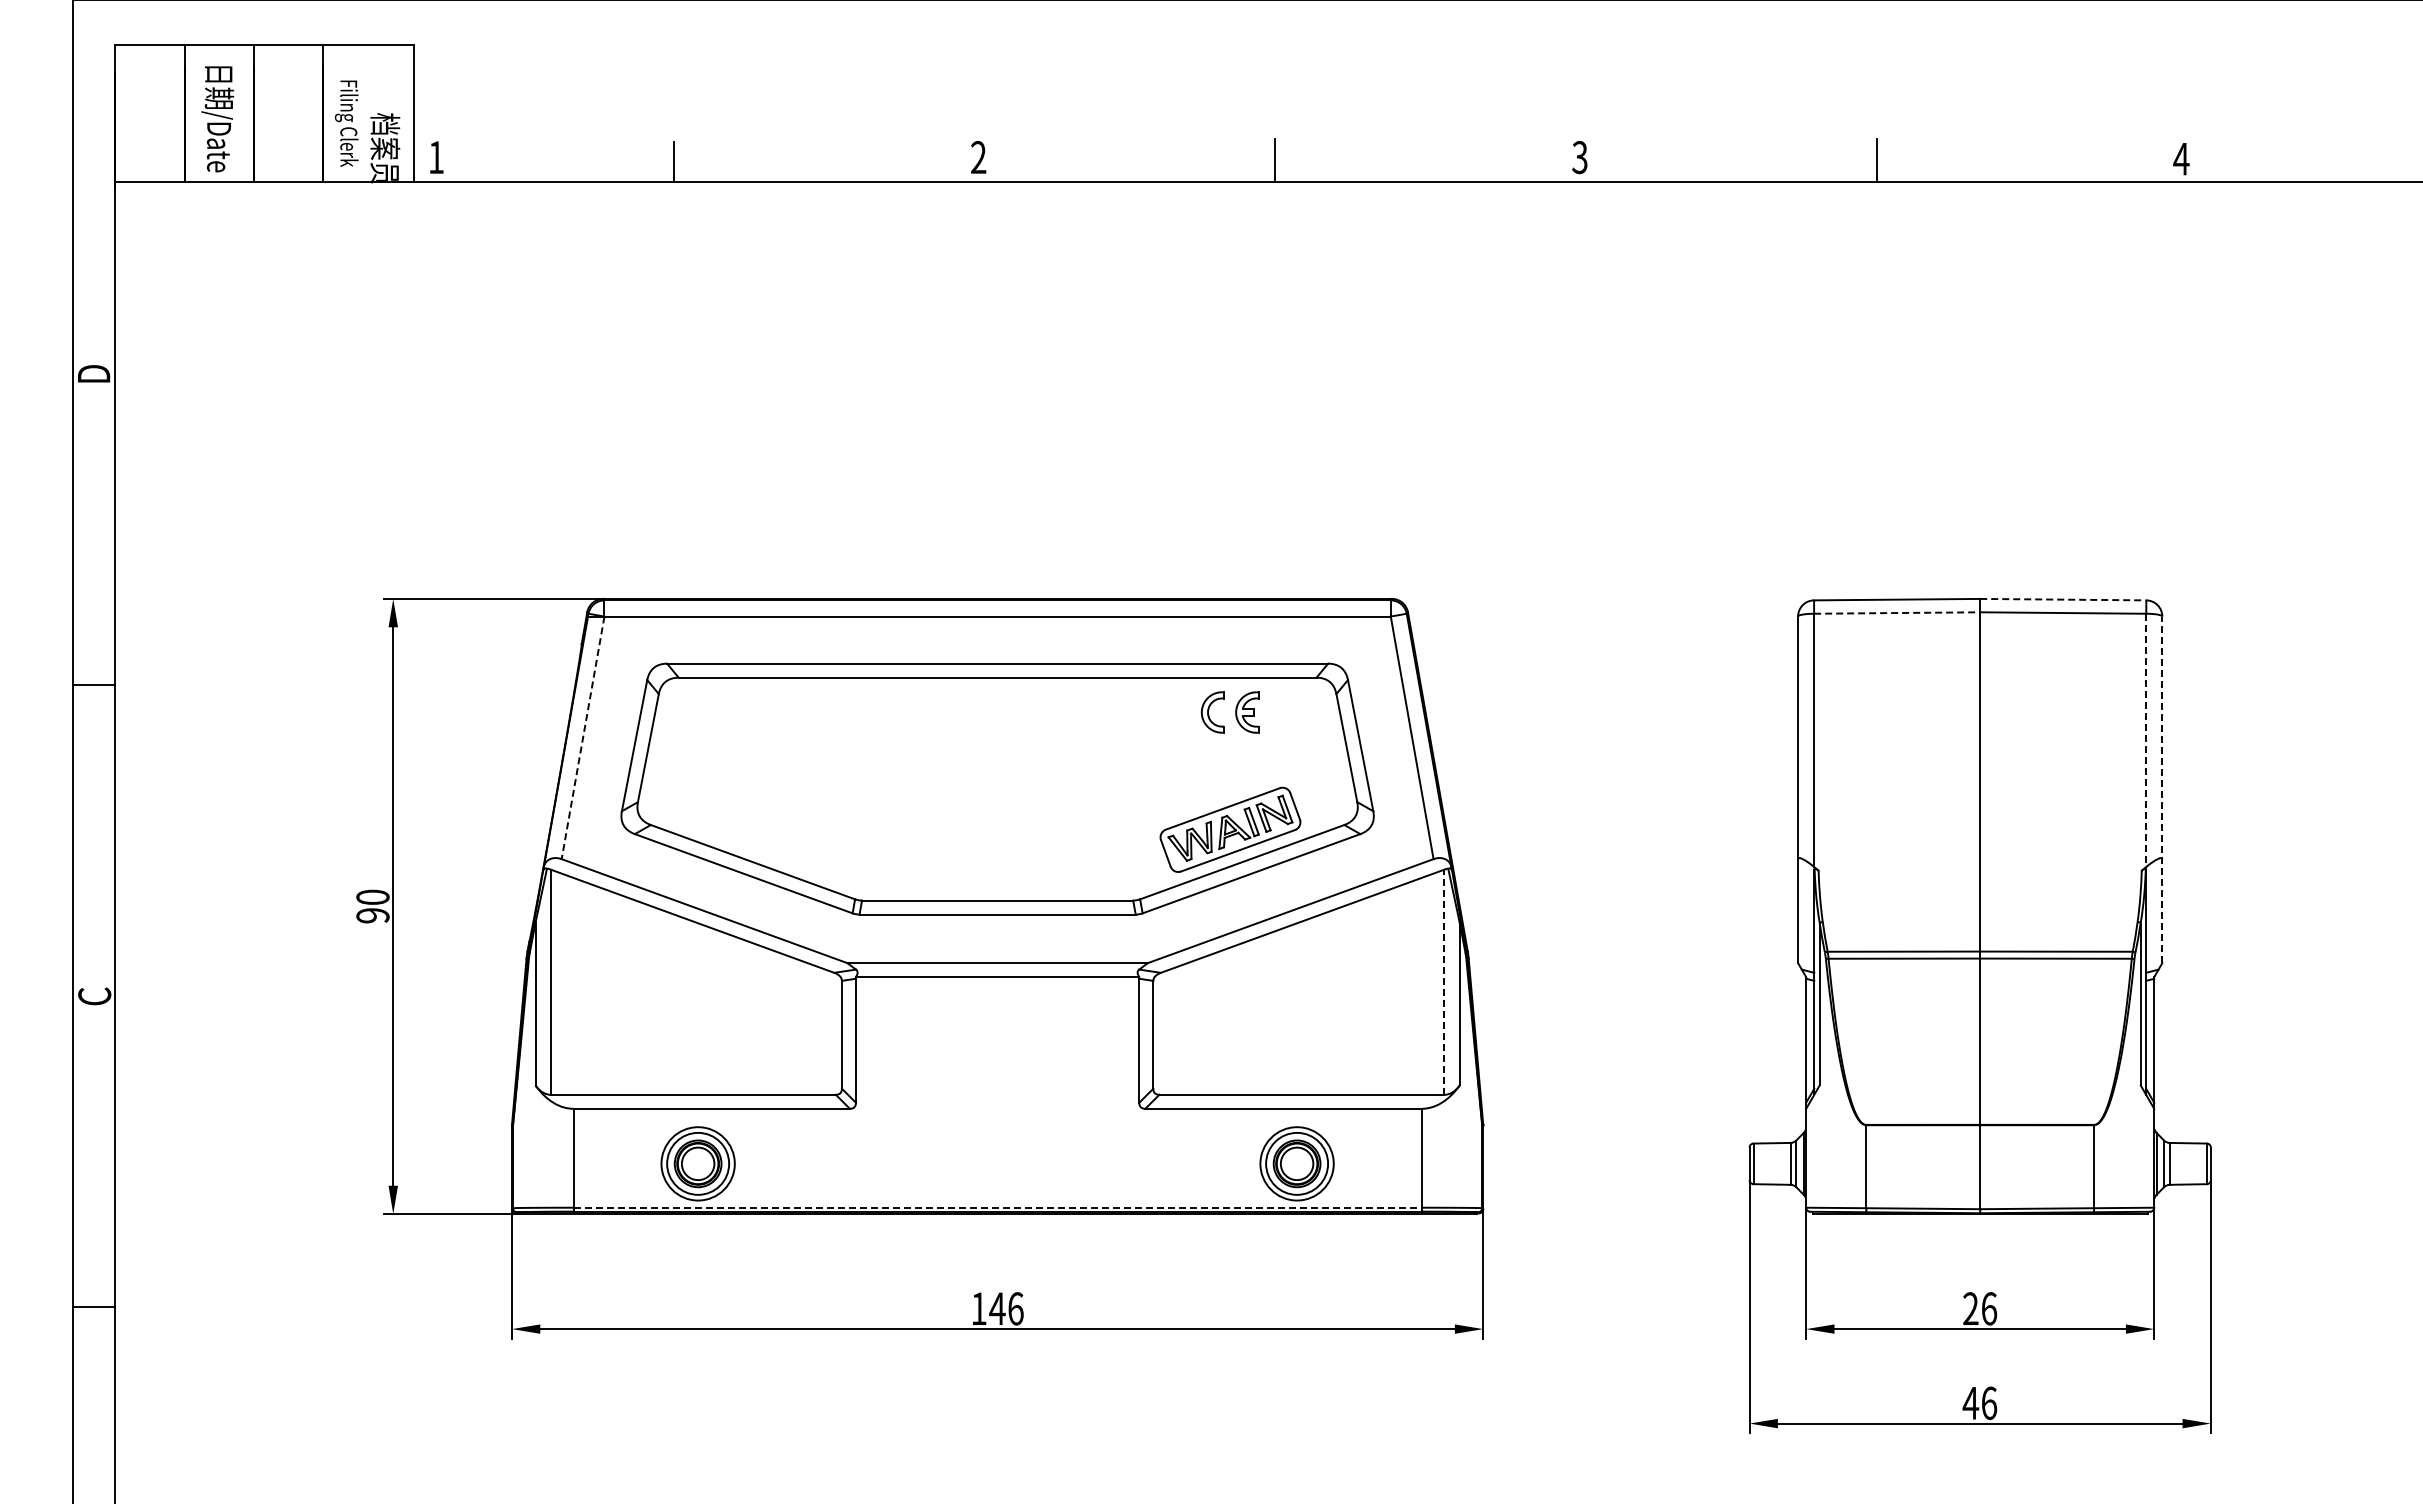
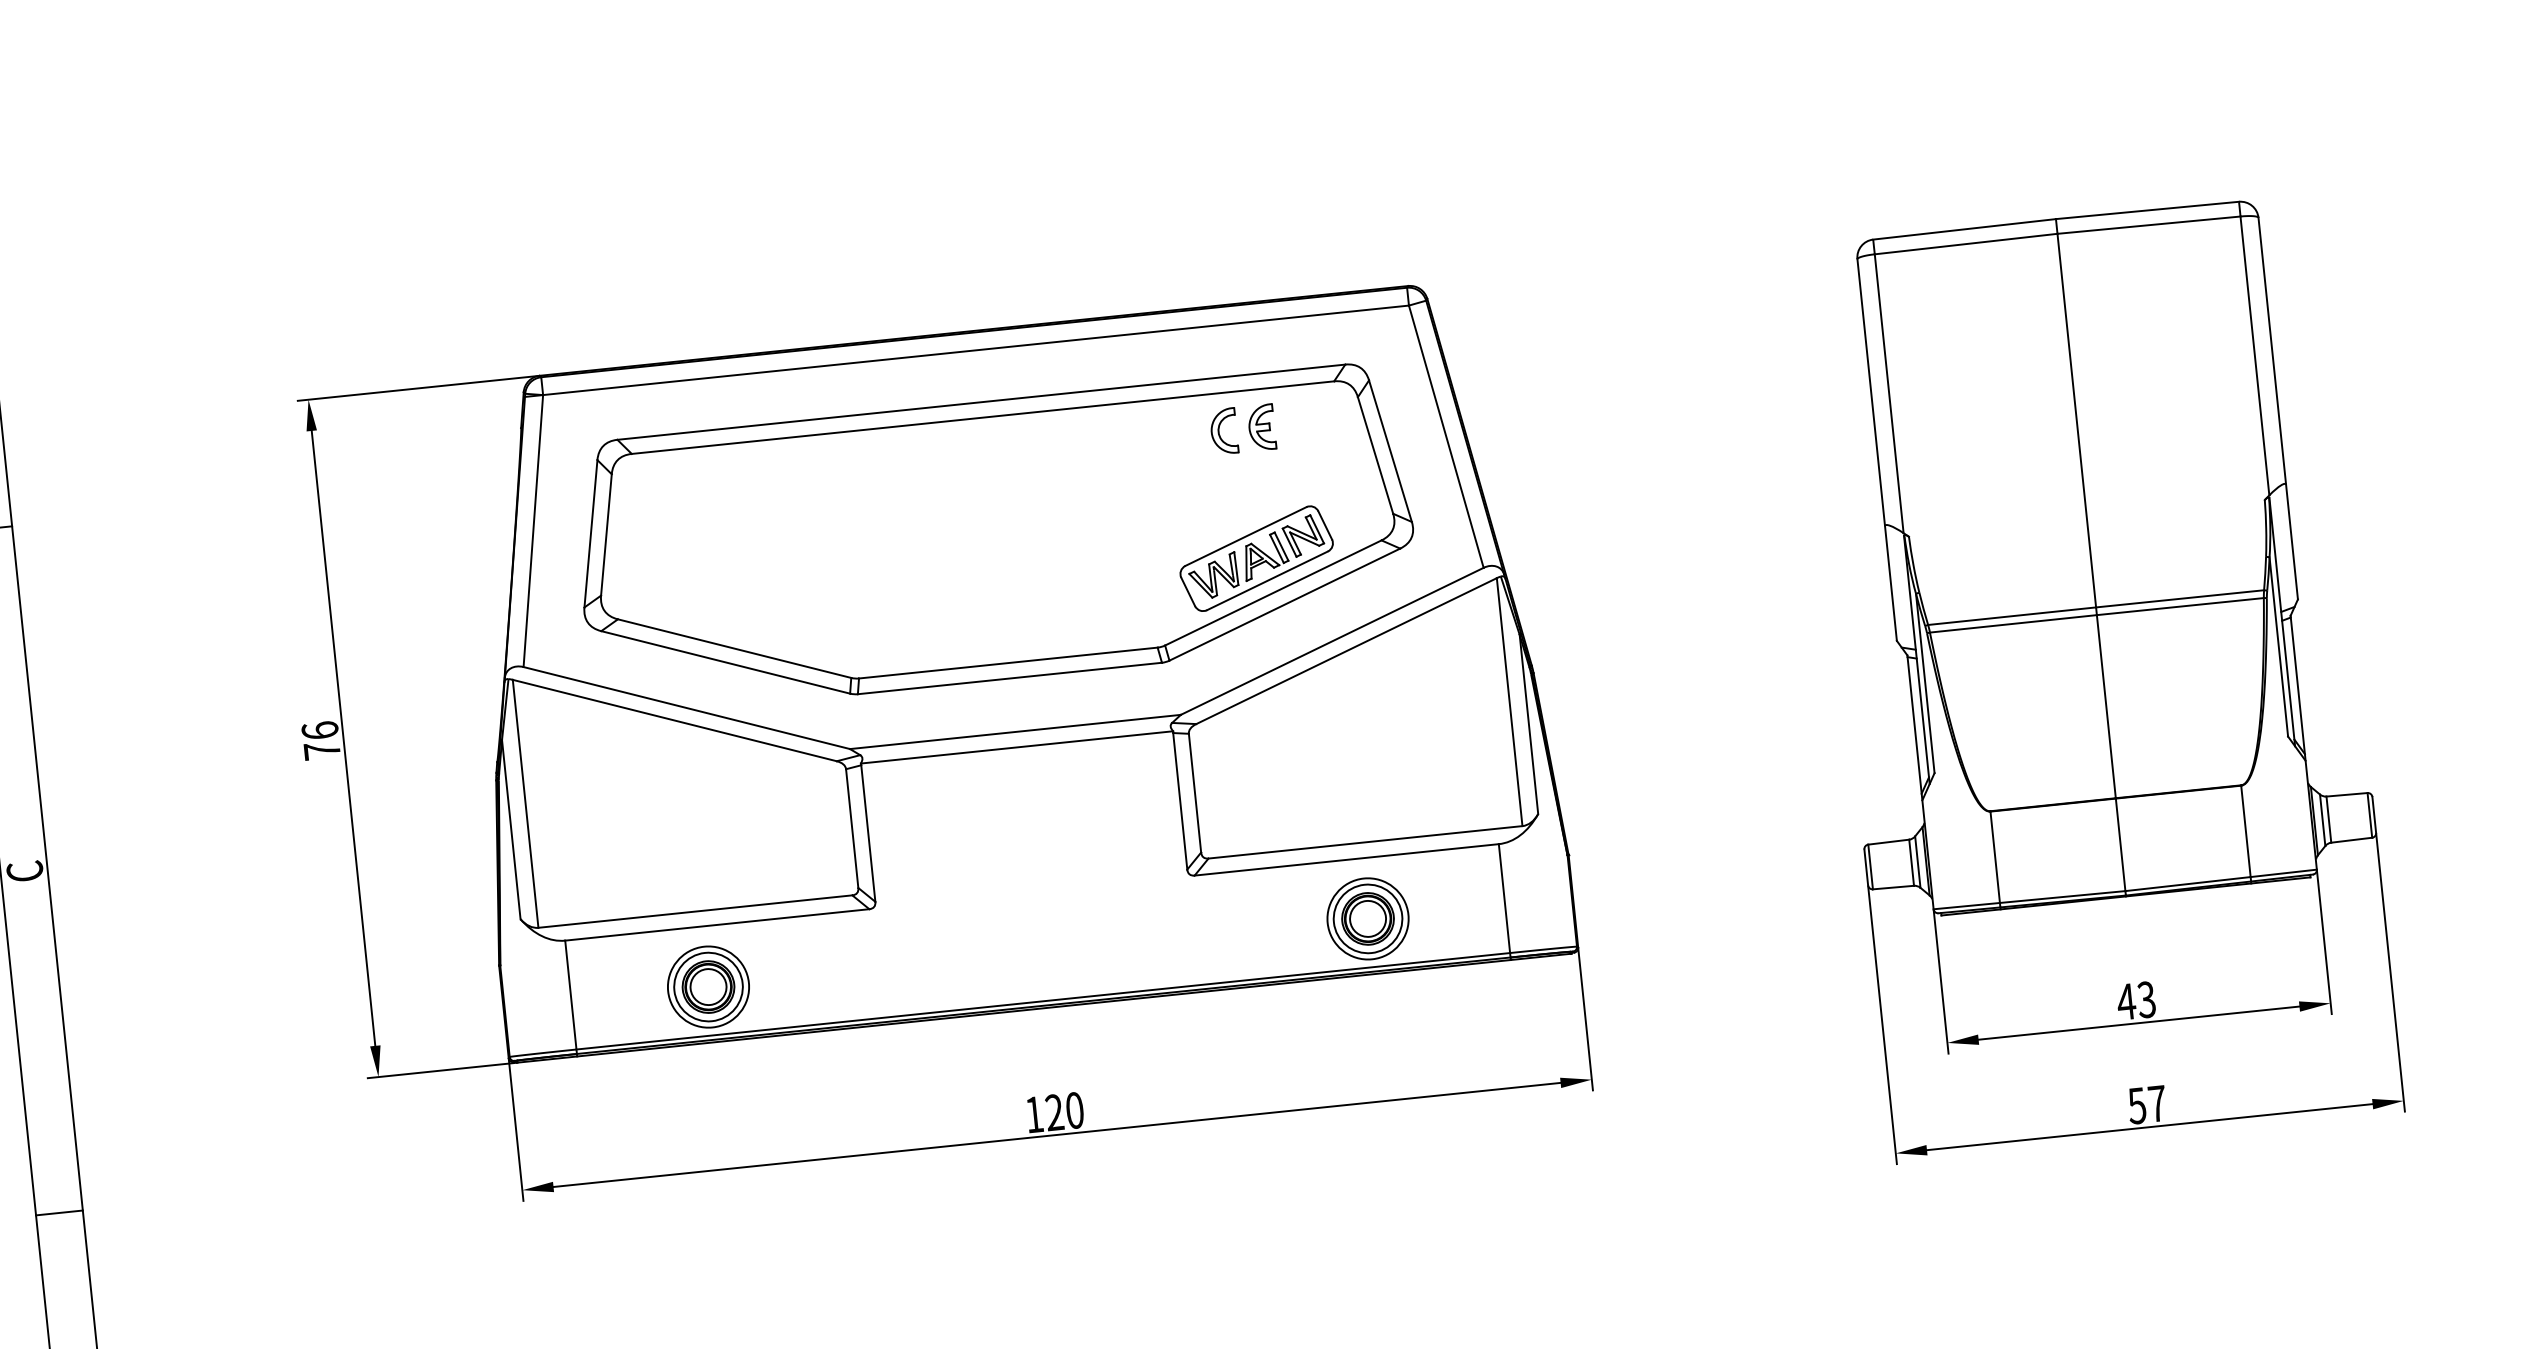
line: (2063, 599) -> (2147, 210), dashed -> solid
line: (1897, 613) -> (1966, 244), dashed -> solid
line: (583, 738) -> (533, 531), dashed -> solid
line: (2146, 740) -> (2255, 356), dashed -> solid
line: (2162, 789) -> (2278, 408), dashed -> solid
text: (372, 906) -> (320, 740), 90 -> 76
line: (1444, 982) -> (1509, 702), dashed -> solid
line: (997, 1207) -> (1043, 1001), dashed -> solid
text: (1006, 1308) -> (1064, 1111), 146 -> 120
text: (1979, 1308) -> (2135, 1000), 26 -> 43
text: (1979, 1402) -> (2146, 1104), 46 -> 57

